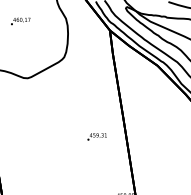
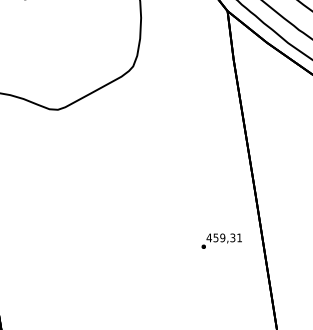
text: (96, 136) -> (220, 240), moved

